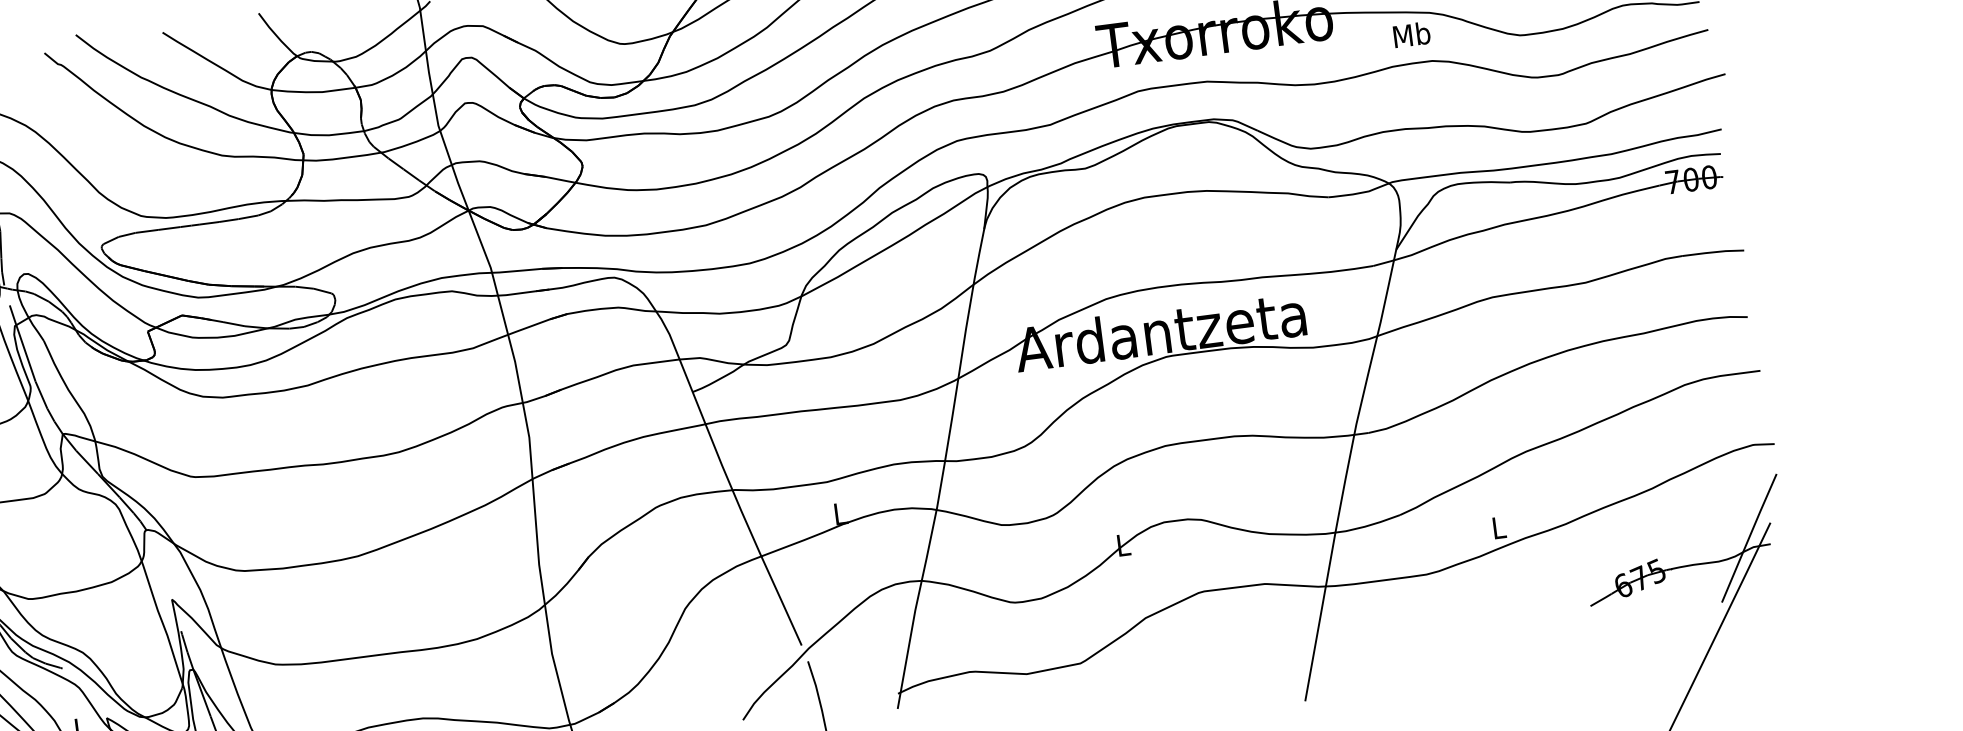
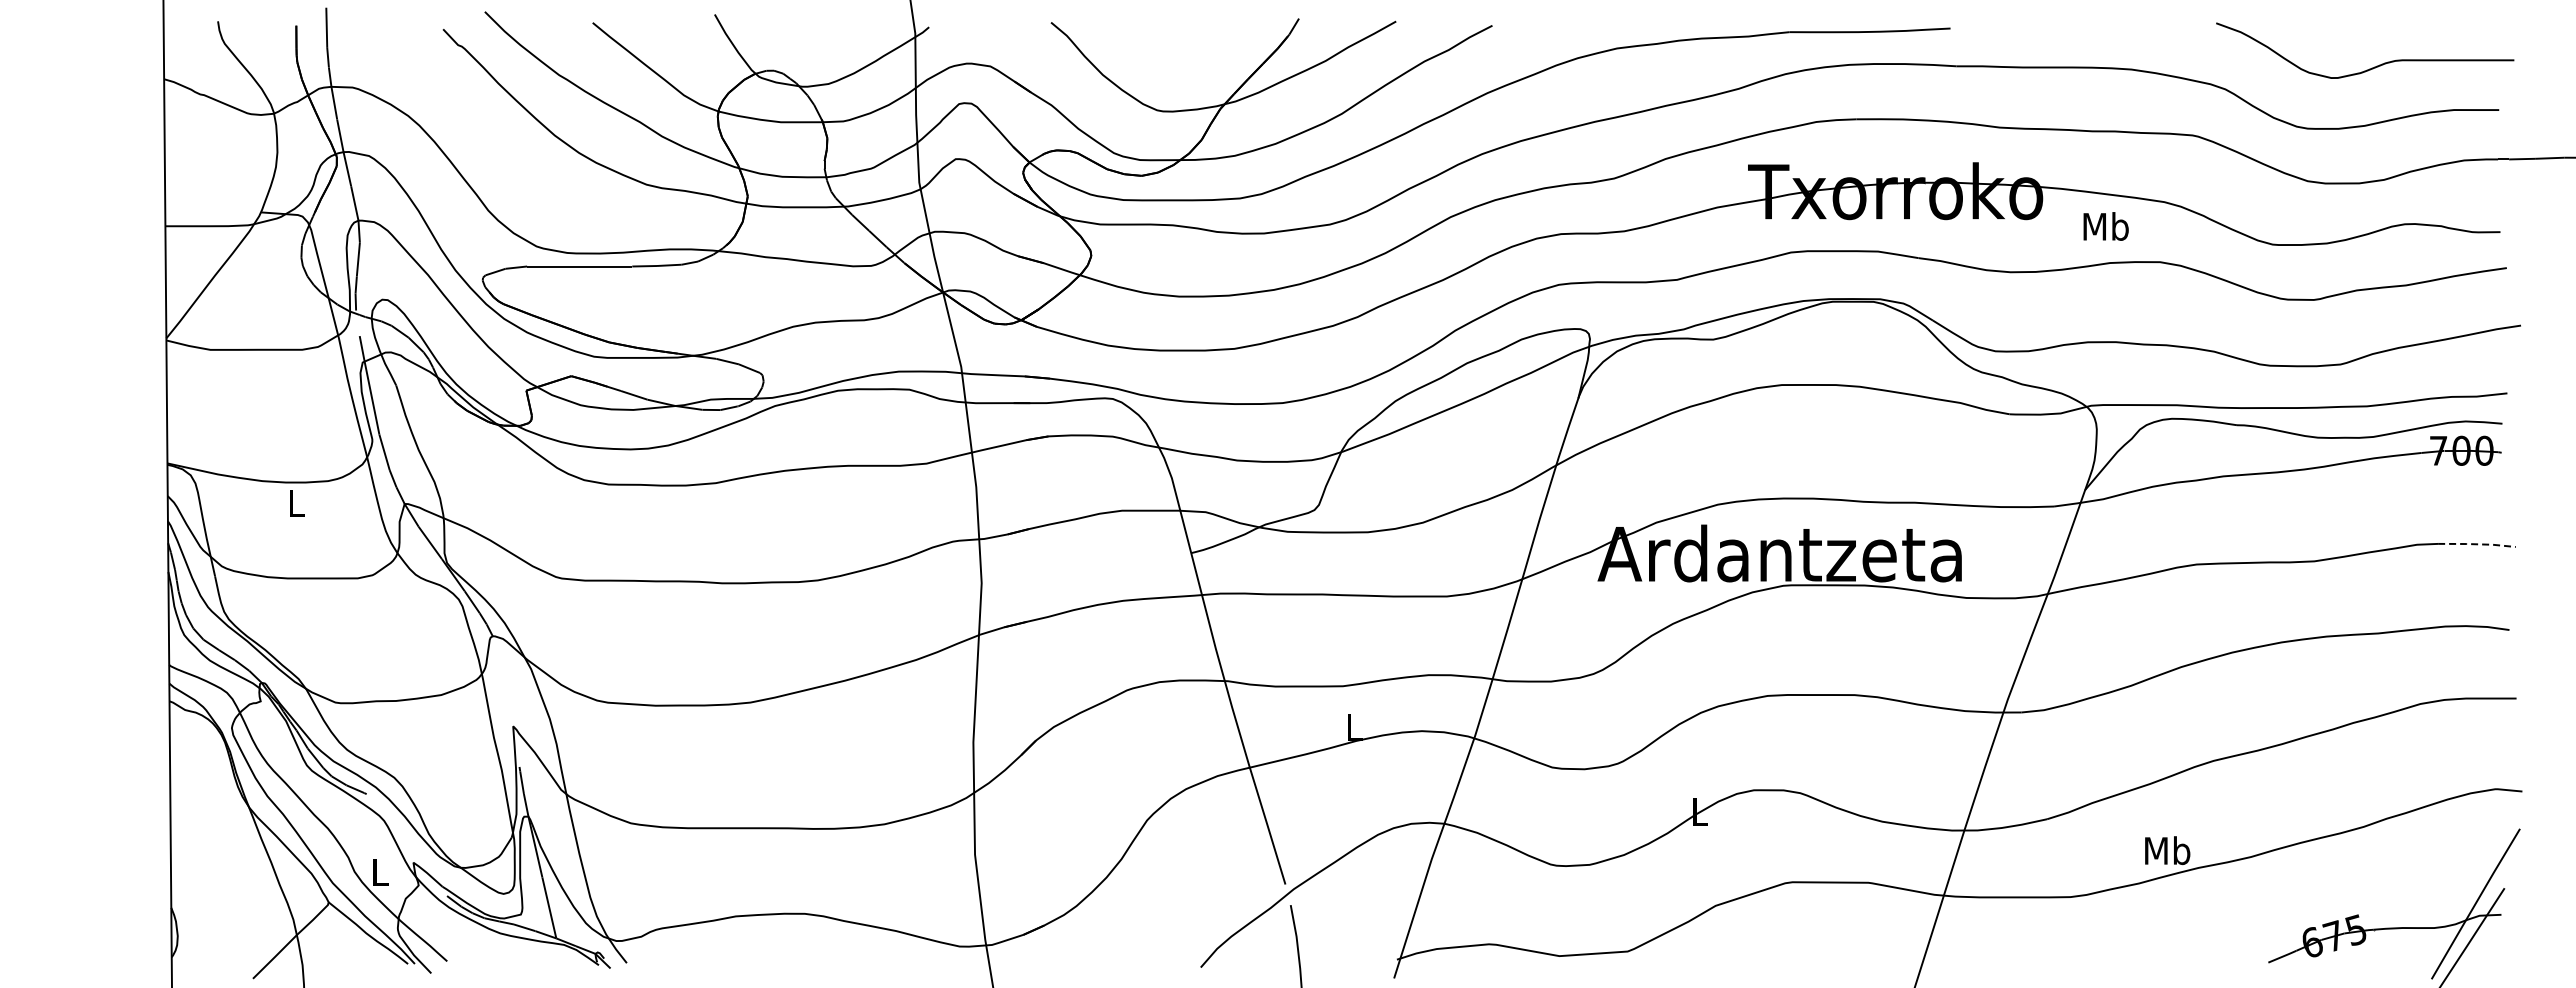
text: (1411, 34) -> (2105, 226), moved
line: (1713, 252) -> (2477, 544), solid -> dashed
text: (1498, 527) -> (2167, 850), L -> Mb

